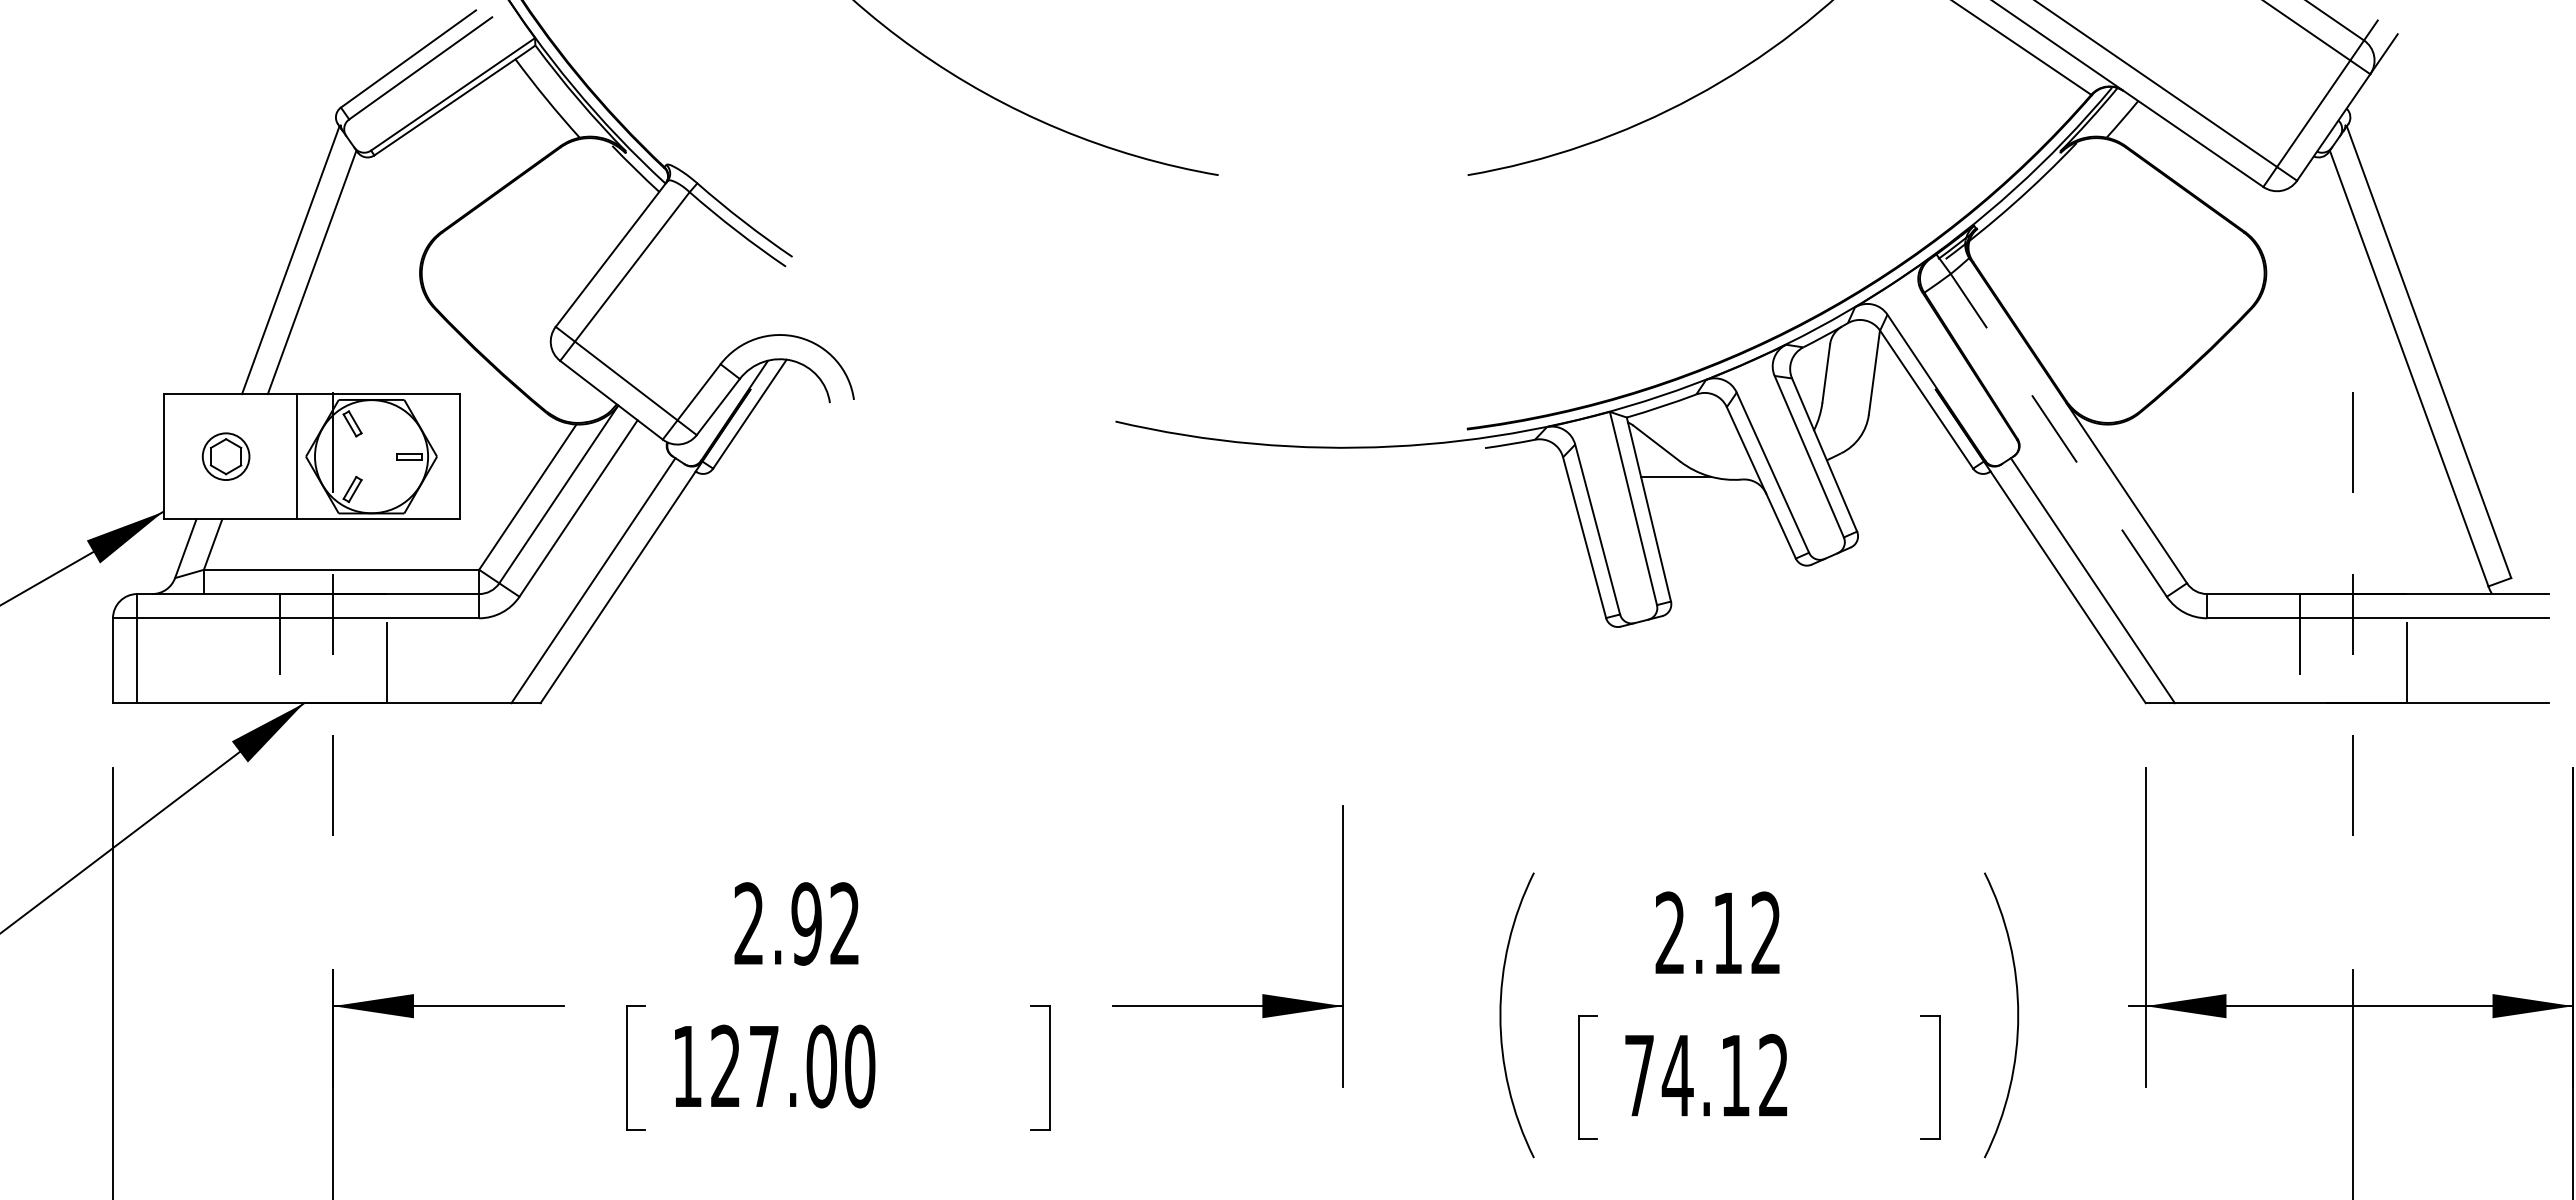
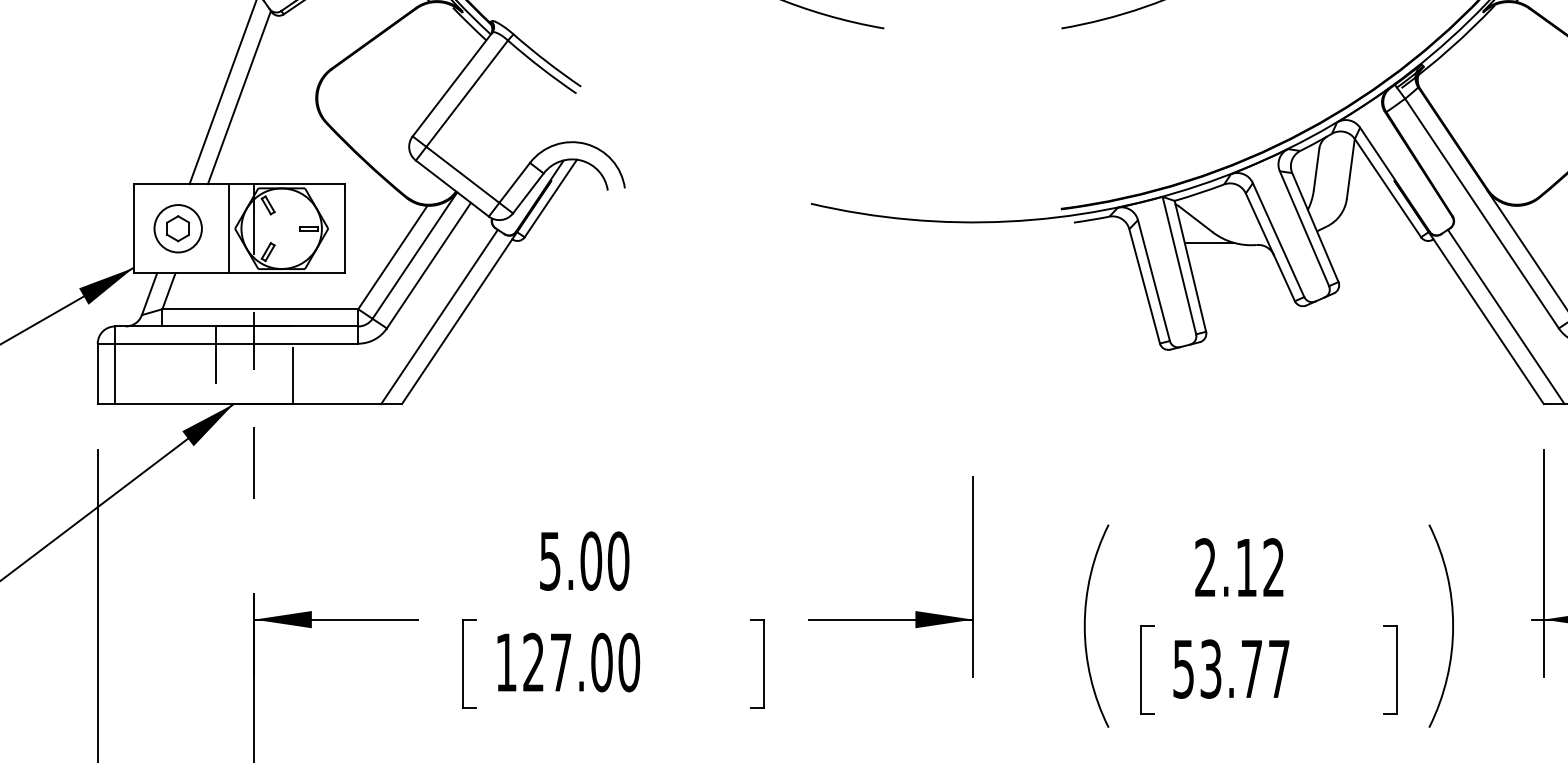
line: (2058, 434) -> (1481, 212), dashed -> solid
circle: (225, 456) -> (177, 228), size x1.43
text: (797, 923) -> (584, 560), 2.92 -> 5.00
text: (1706, 1075) -> (1231, 668), 74.12 -> 53.77

